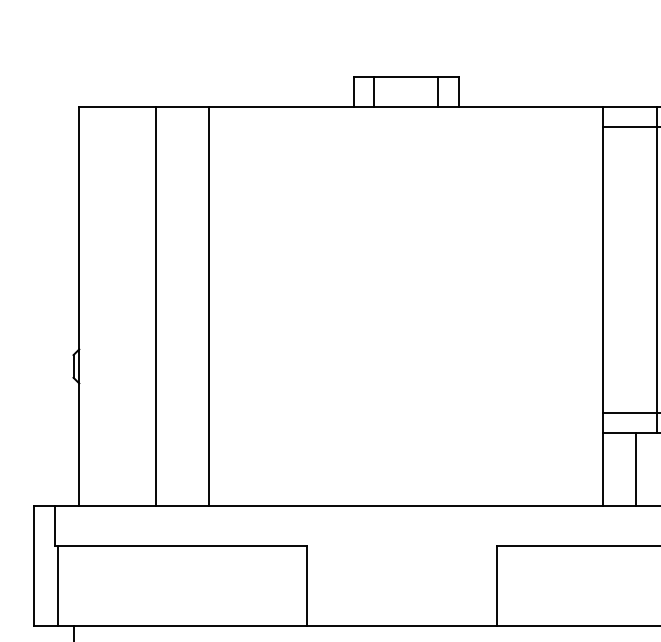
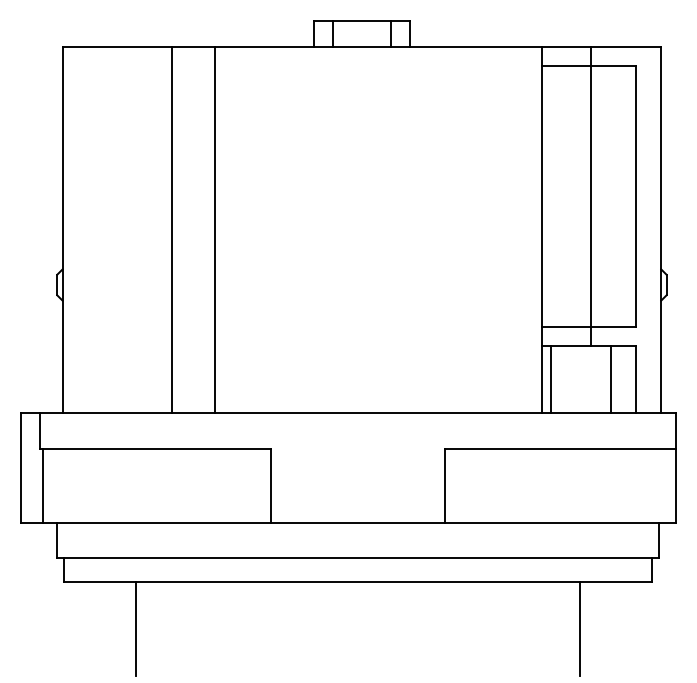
line: (155, 305) -> (171, 229), moved
line: (209, 305) -> (214, 229), moved
line: (635, 469) -> (550, 379), moved

